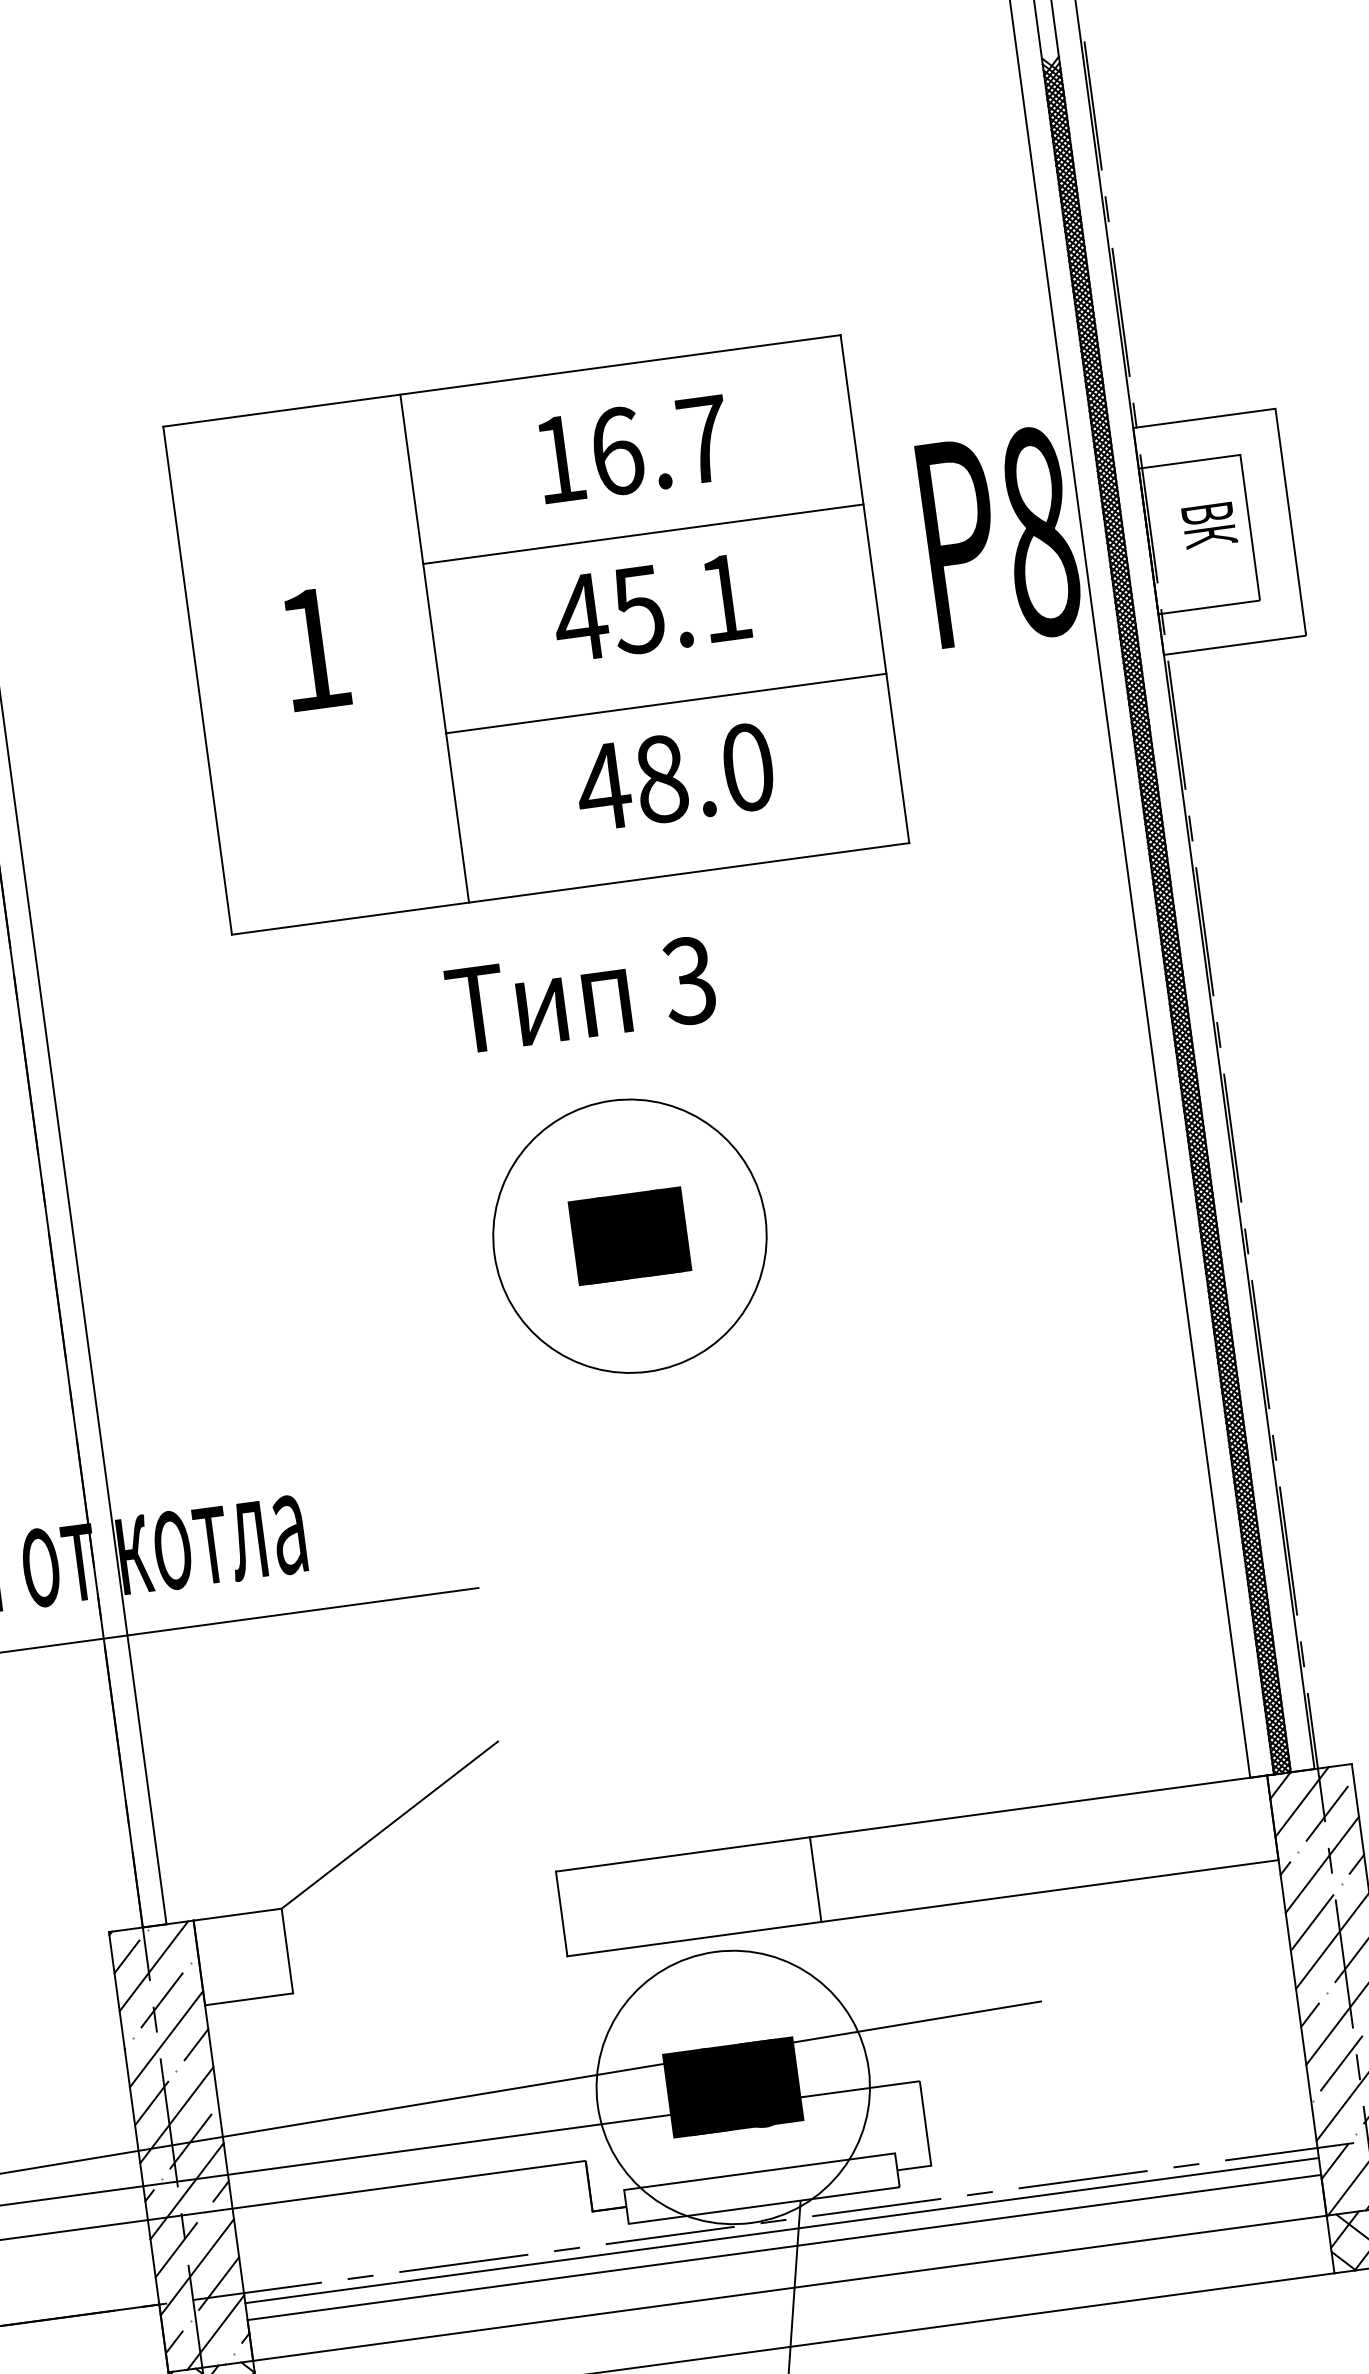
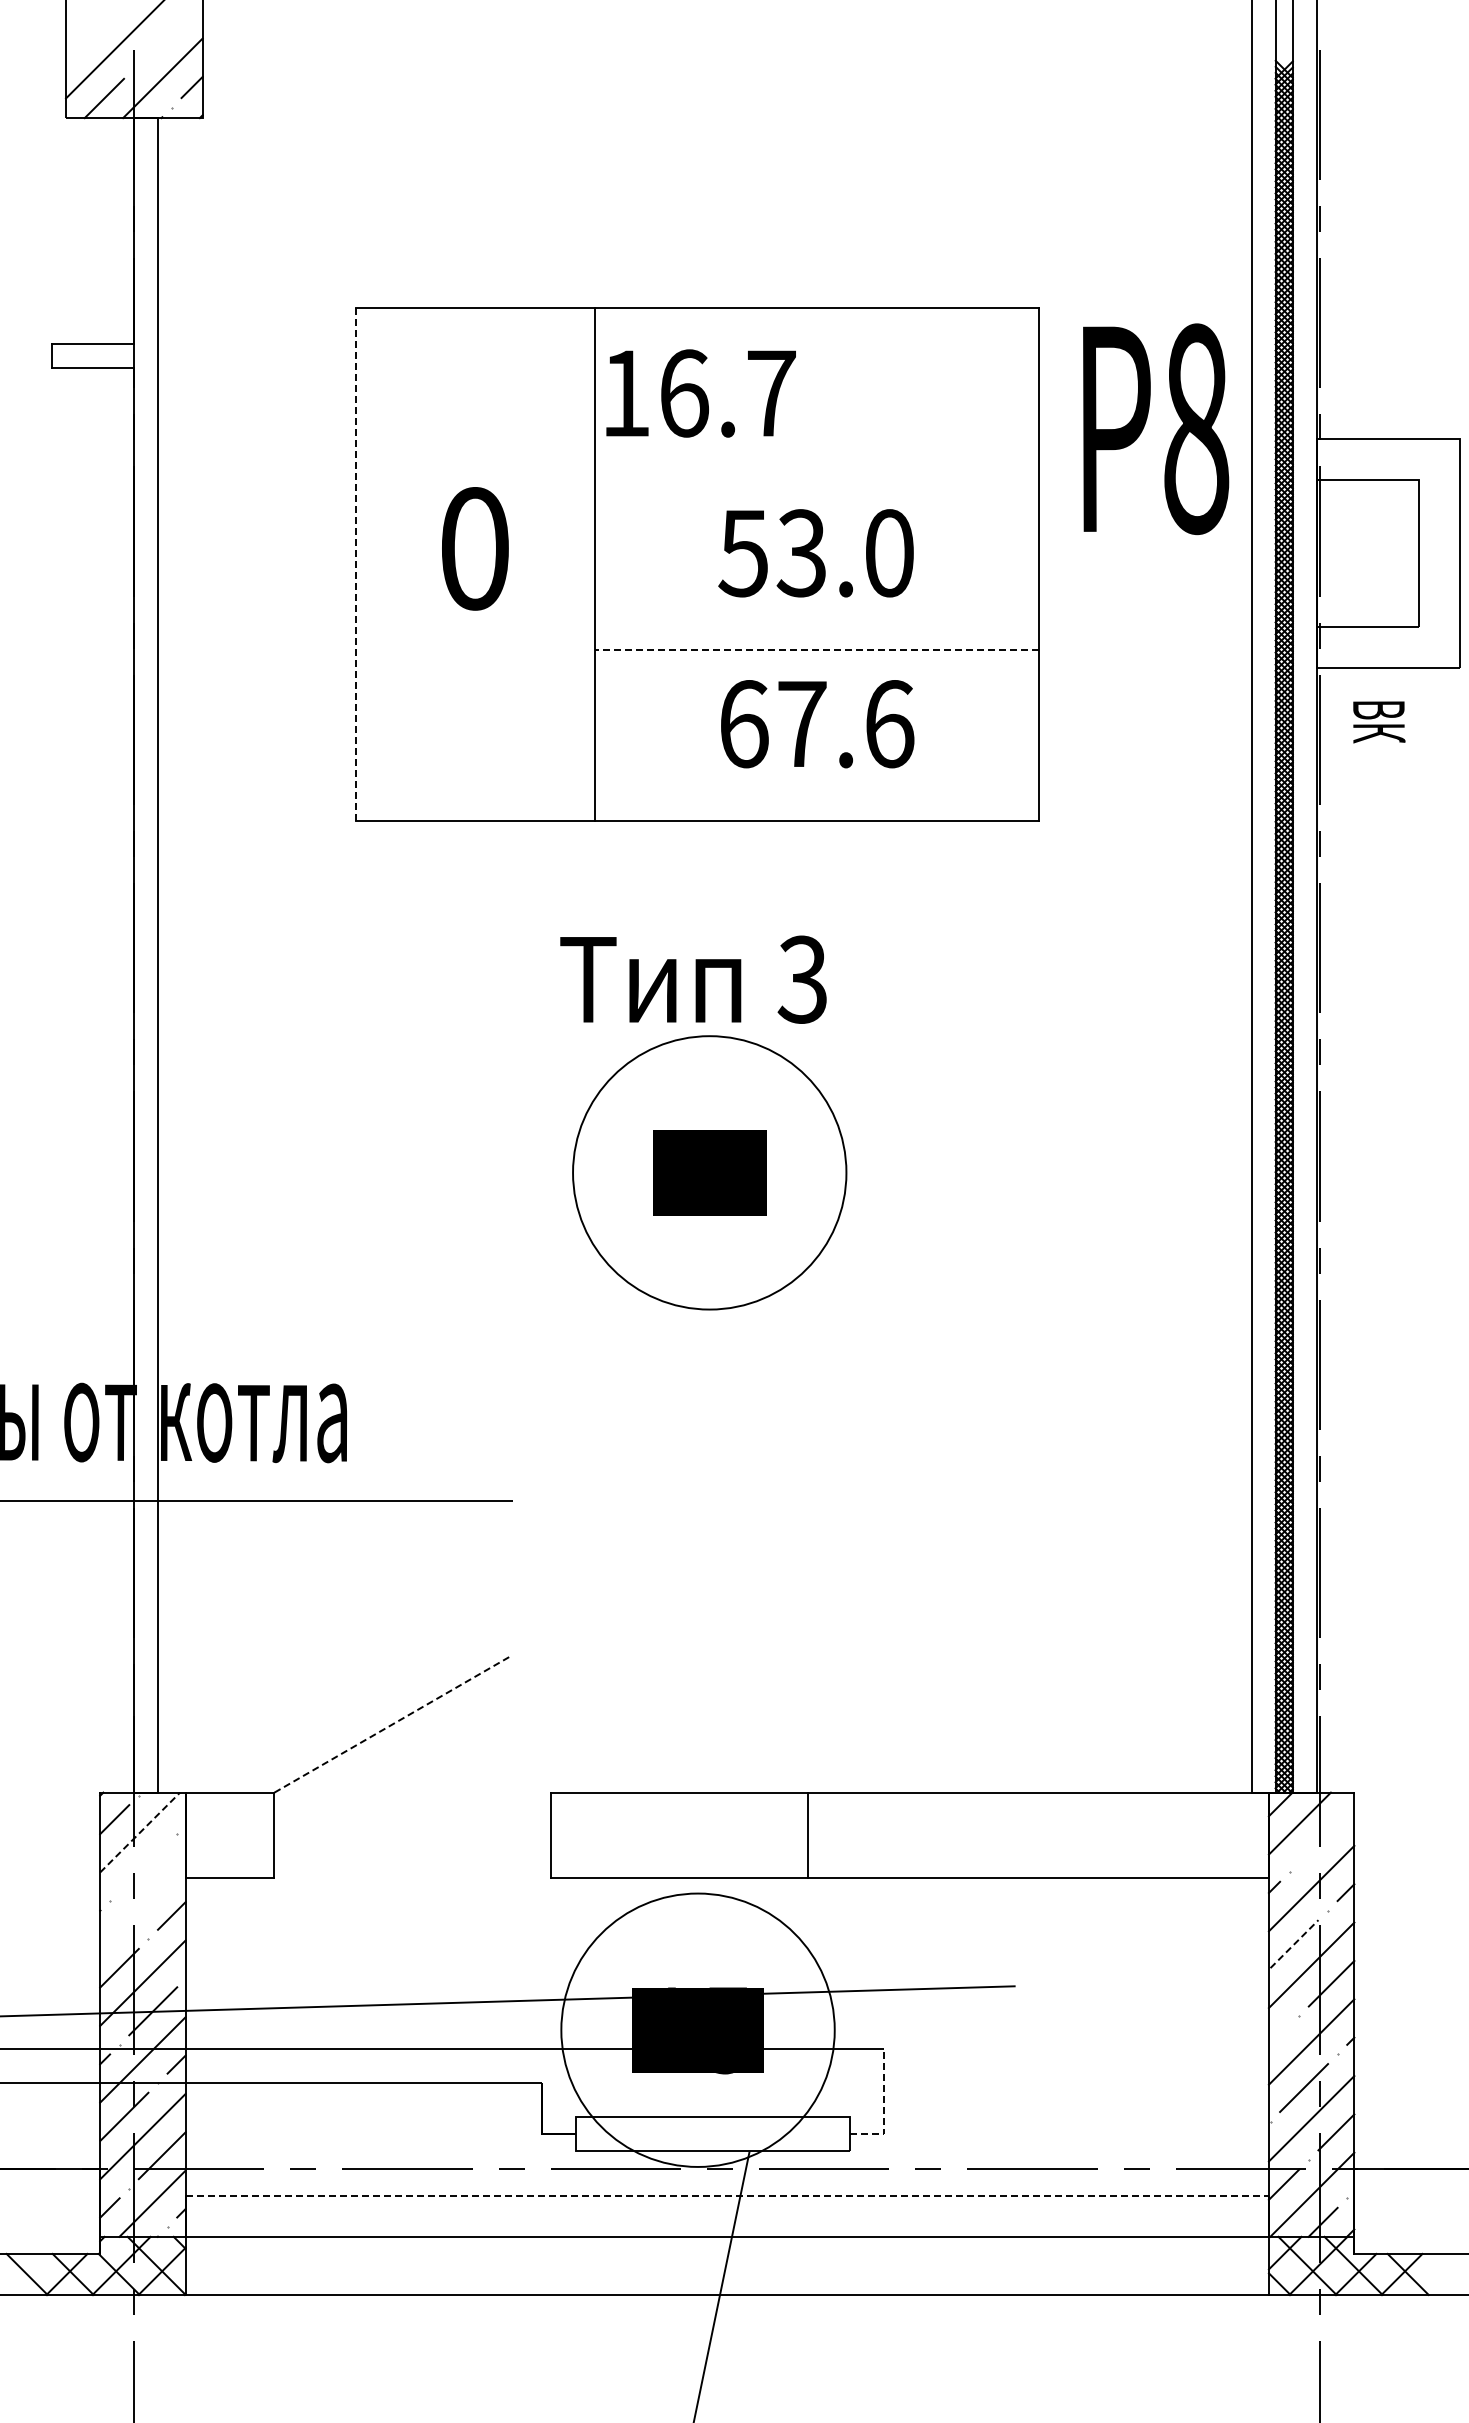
text: (633, 449) -> (700, 393), moved
text: (1209, 525) -> (1379, 722), moved
line: (642, 533) -> (816, 478), removed
text: (1000, 537) -> (1156, 429), moved
text: (651, 608) -> (815, 553), 45.1 -> 53.0
text: (314, 648) -> (475, 548), 1 -> 0
line: (197, 680) -> (355, 564), solid -> dashed
line: (665, 703) -> (816, 649), solid -> dashed
text: (674, 777) -> (815, 724), 48.0 -> 67.6
text: (581, 995) -> (693, 979), moved
line: (1327, 1813) -> (1323, 1838), removed
line: (389, 1825) -> (392, 1724), solid -> dashed
line: (1312, 1922) -> (1294, 1944), solid -> dashed
line: (154, 1966) -> (140, 1832), solid -> dashed
line: (161, 2000) -> (143, 1867), removed
line: (1309, 2014) -> (1278, 2035), removed
line: (166, 2039) -> (142, 1906), removed
line: (927, 2141) -> (883, 2109), solid -> dashed
line: (781, 2230) -> (726, 2178), removed
line: (784, 2247) -> (727, 2195), solid -> dashed

